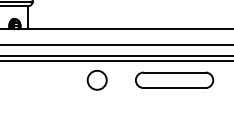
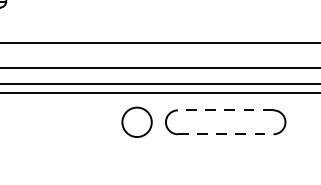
line: (174, 72) -> (225, 110), solid -> dashed
circle: (96, 79) -> (135, 121), moved
line: (174, 88) -> (225, 134), solid -> dashed

